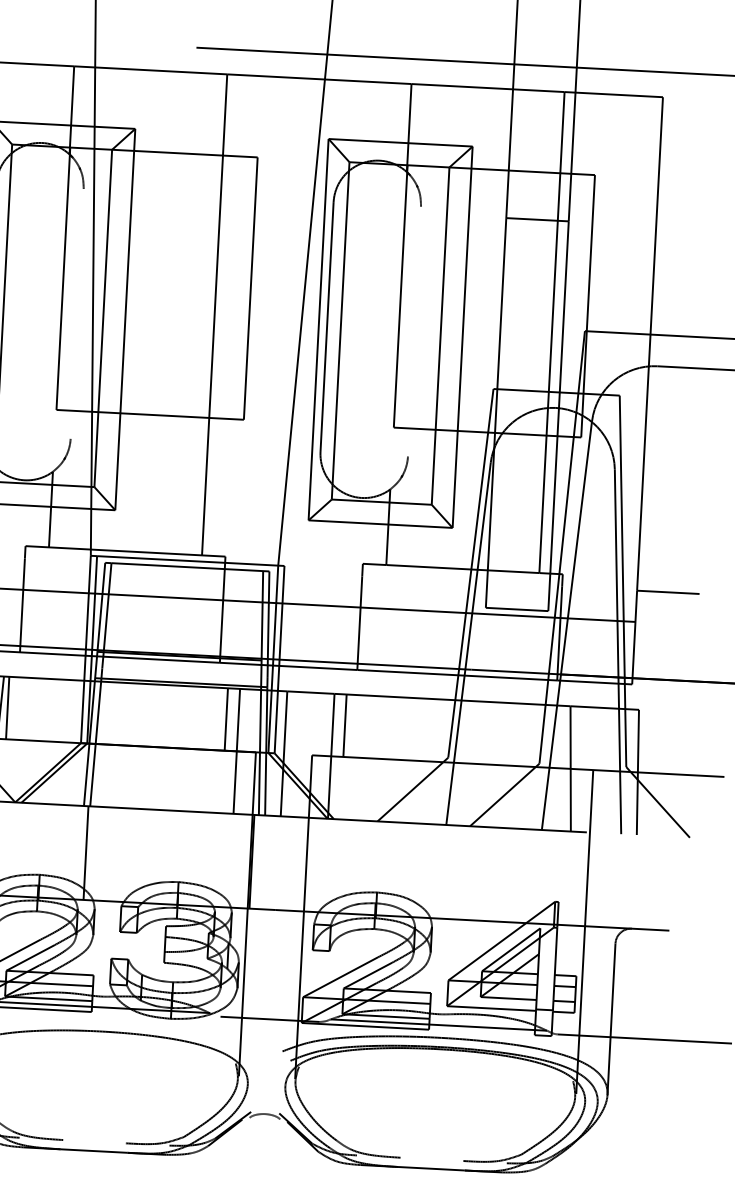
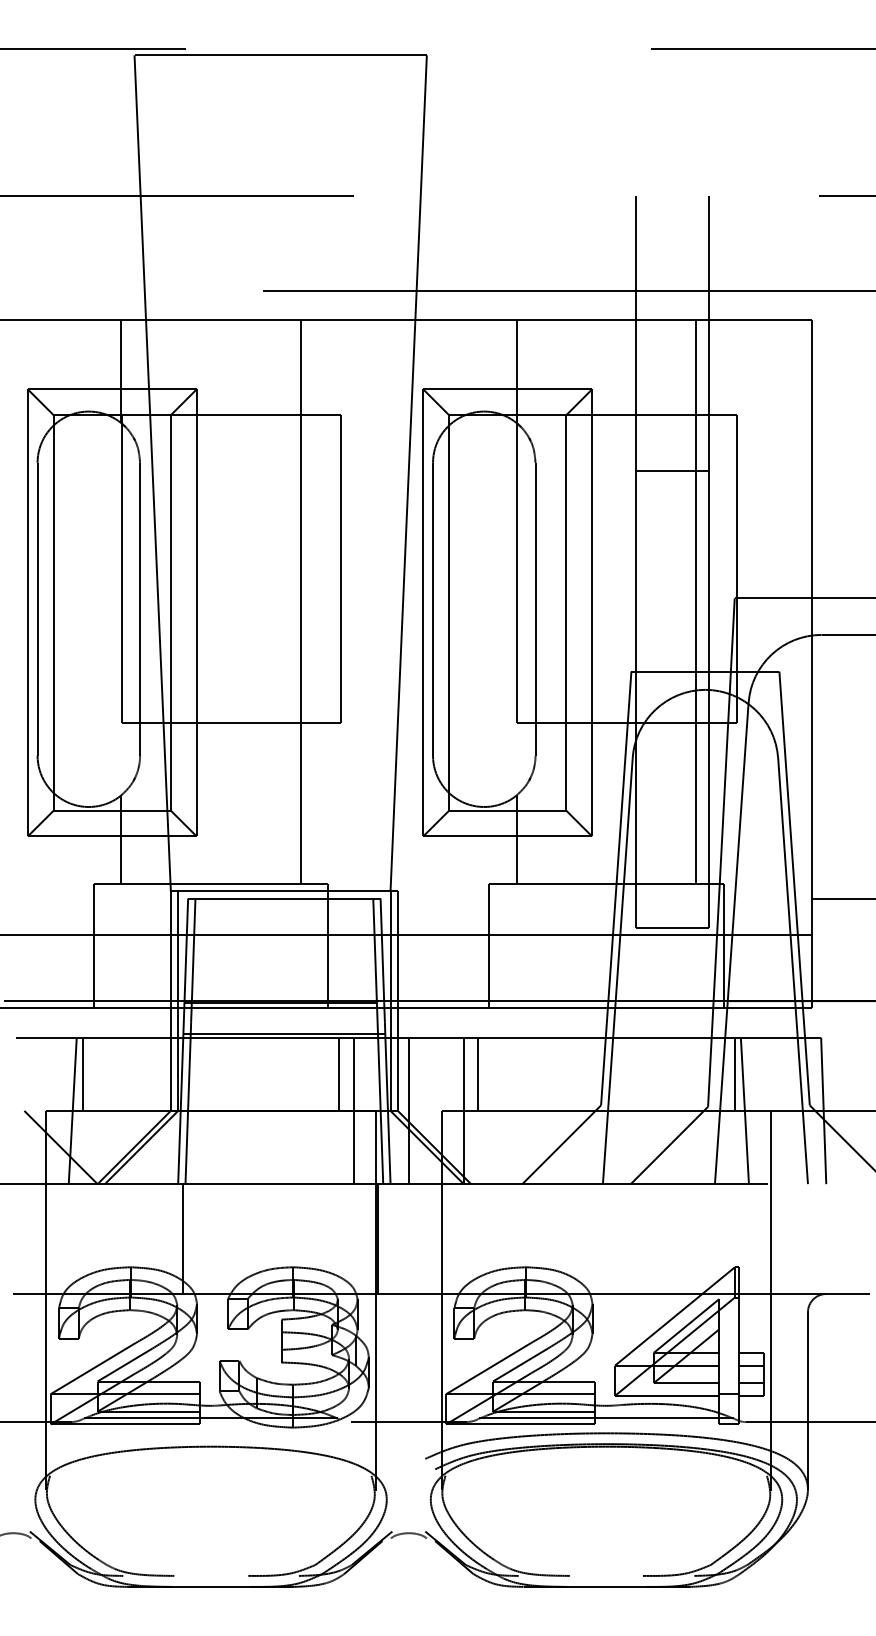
line: (77, 313) -> (140, 608), added
line: (414, 330) -> (535, 608), added
line: (563, 736) -> (734, 1073), added

